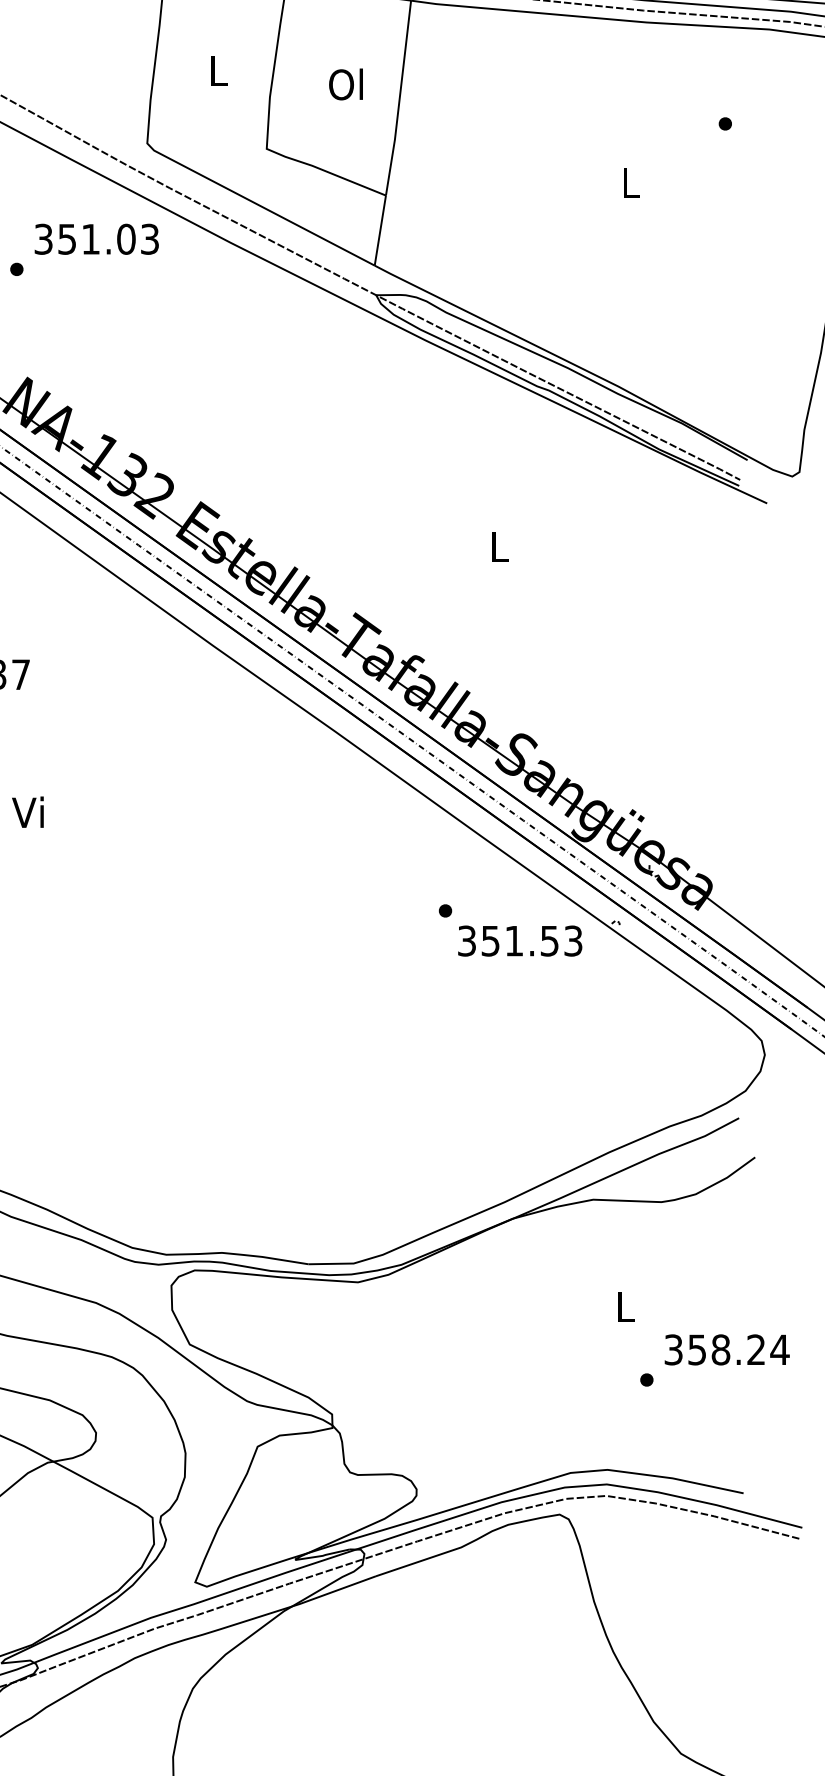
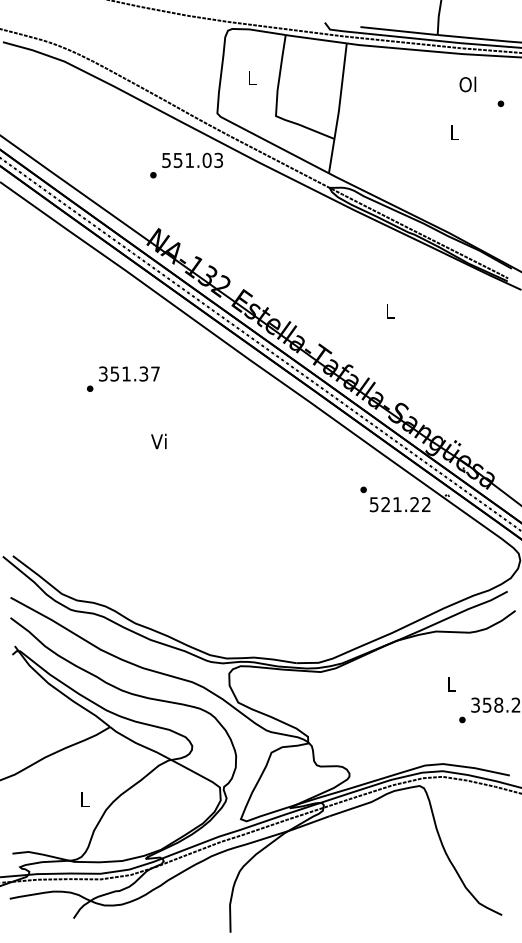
text: (345, 84) -> (467, 84), moved
text: (43, 237) -> (166, 159), 351.03 -> 551.03
text: (520, 940) -> (400, 504), 351.53 -> 521.22

